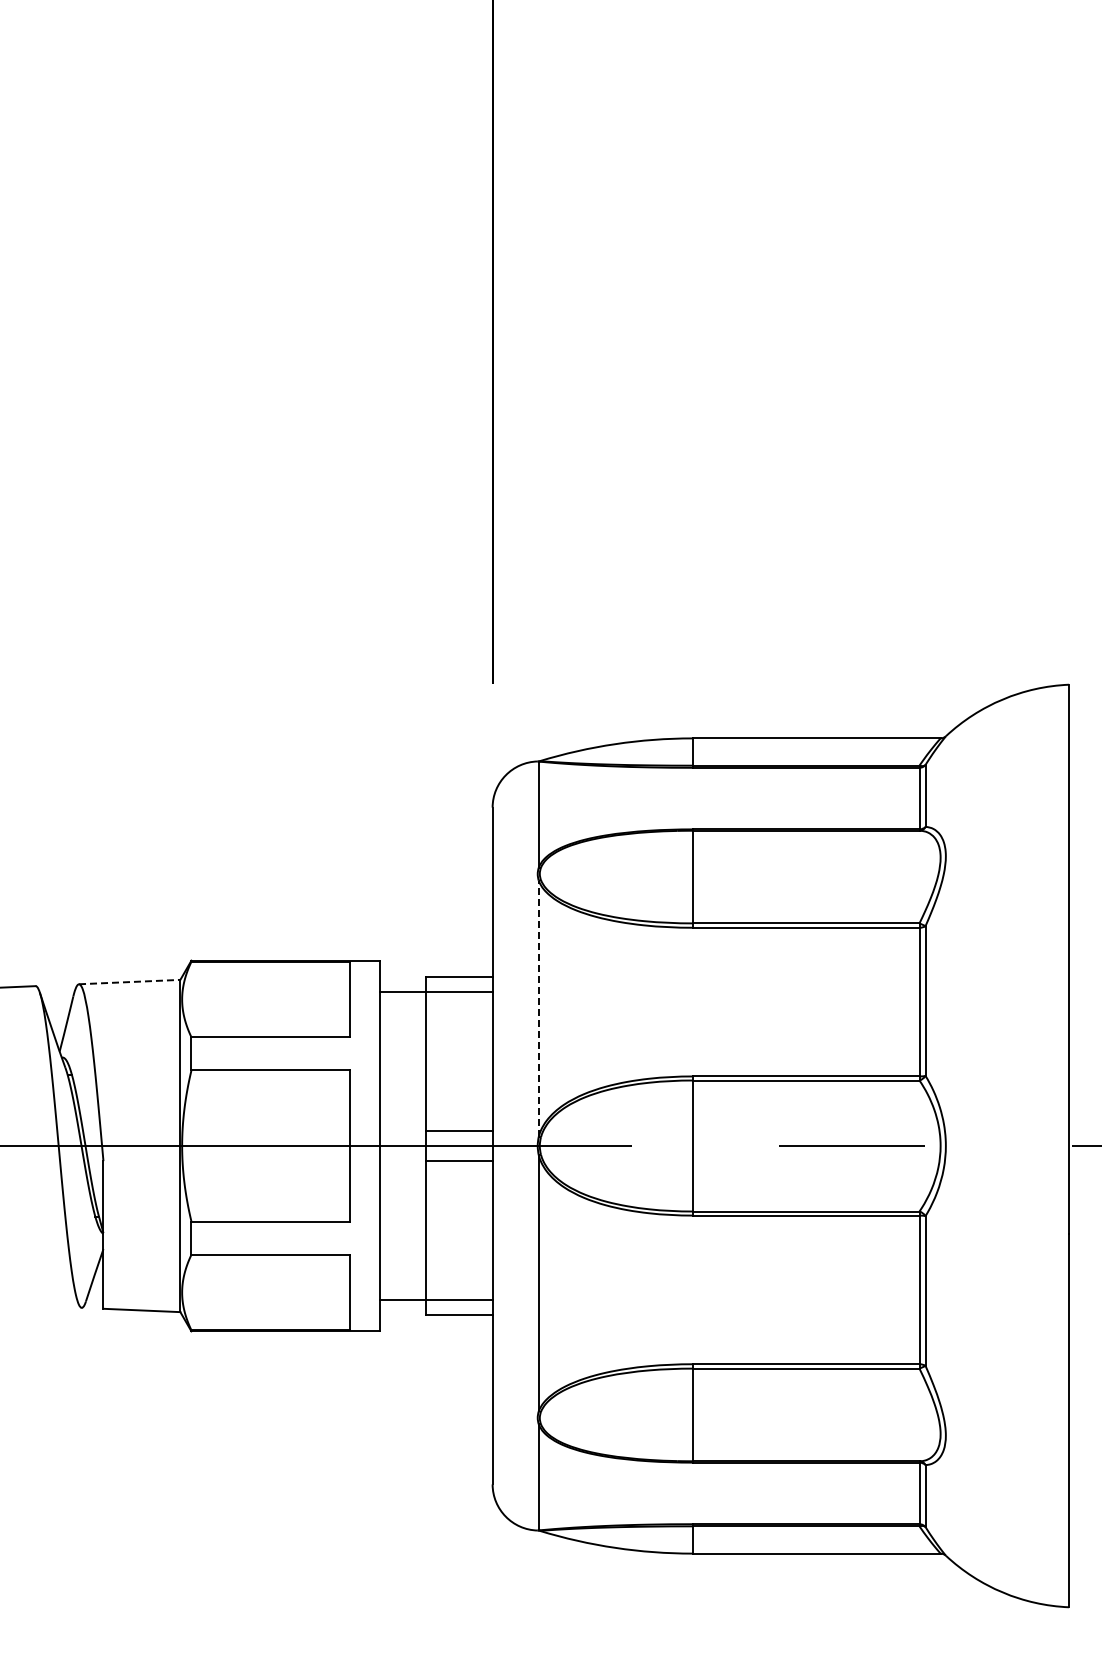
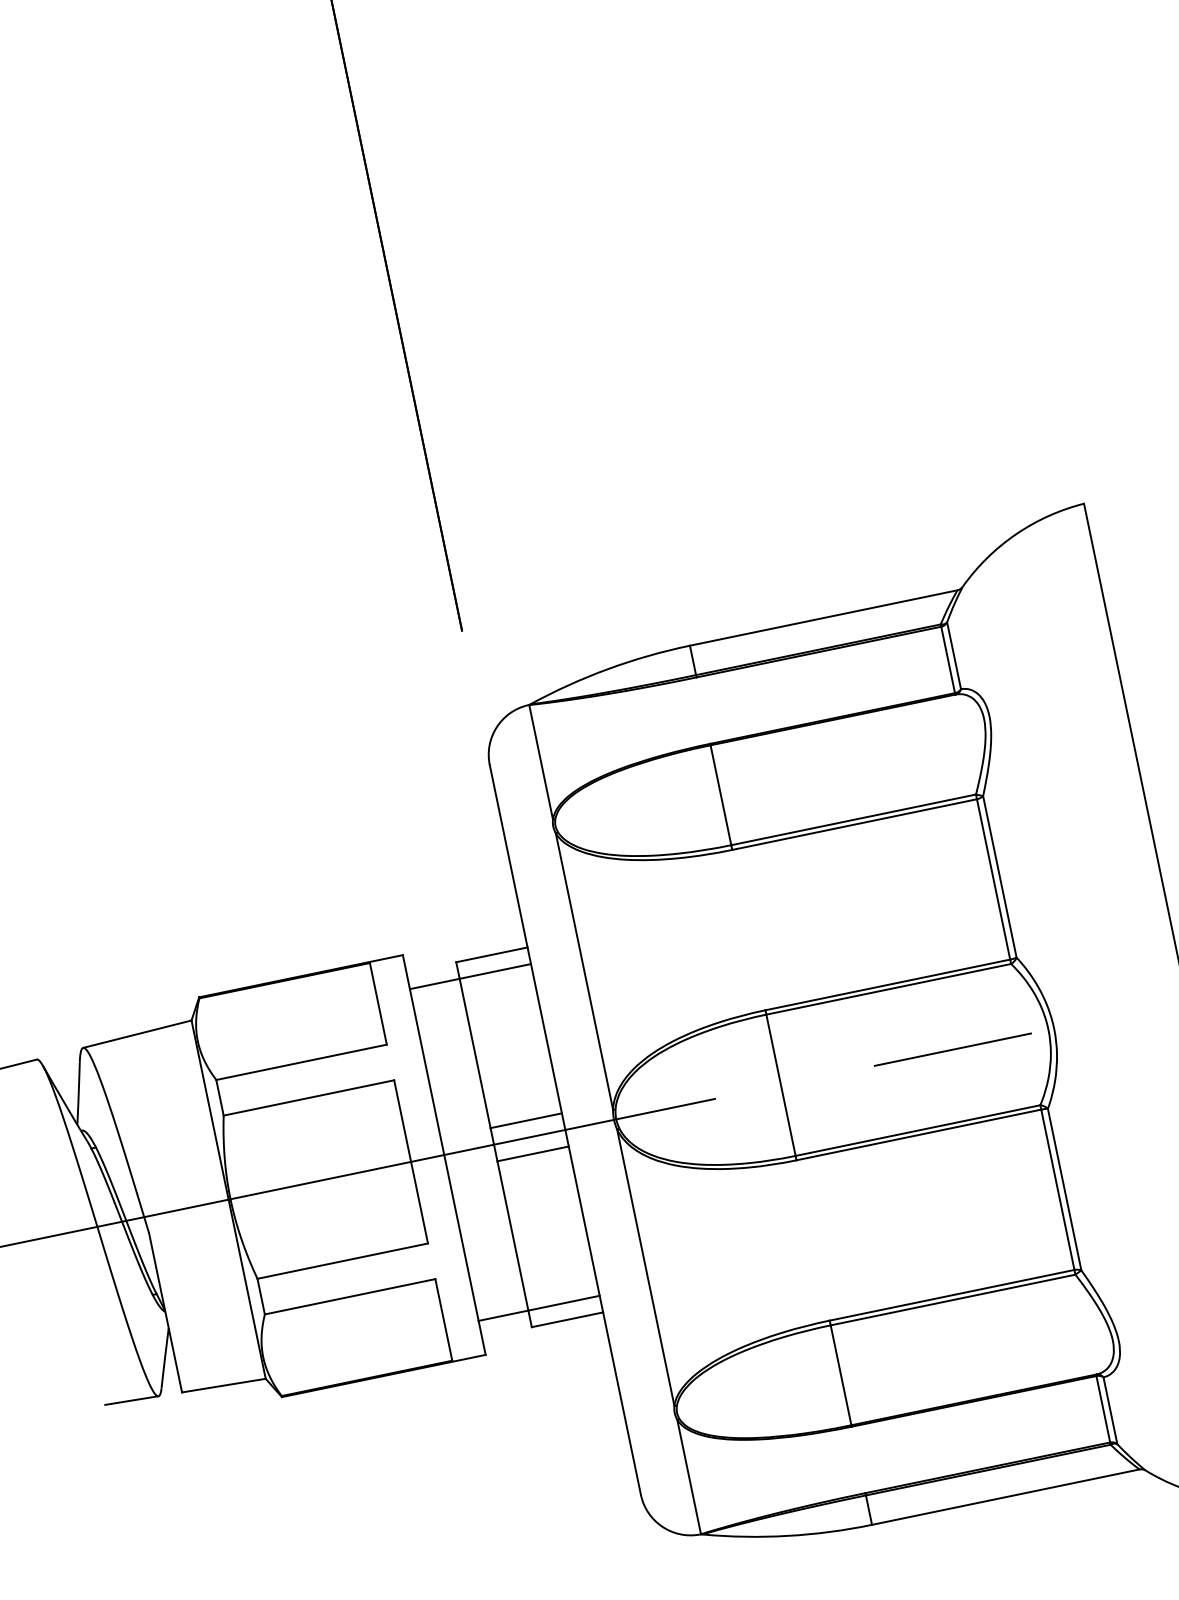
line: (129, 982) -> (137, 1034), dashed -> solid
line: (538, 1008) -> (584, 971), dashed -> solid
line: (56, 1306) -> (130, 1400), added

